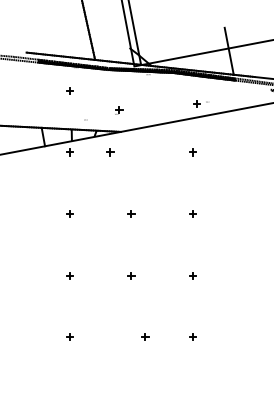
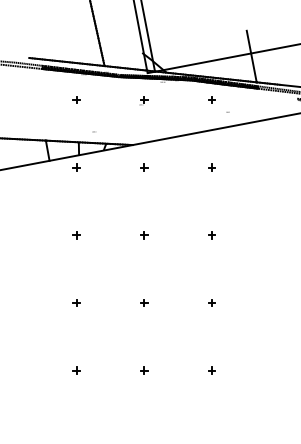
part: (196, 103) -> (211, 99), moved
part: (119, 110) -> (144, 100), moved
part: (110, 152) -> (144, 167), moved
part: (145, 336) -> (144, 369), moved

